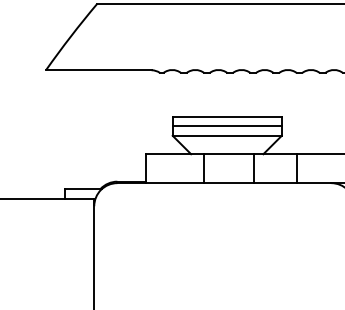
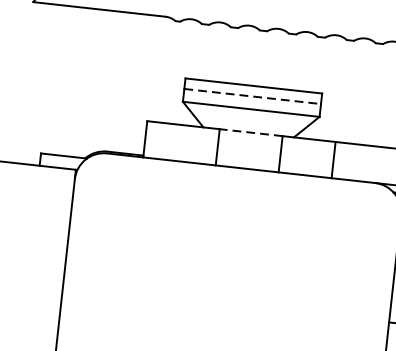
line: (227, 125) -> (252, 96), solid -> dashed
line: (228, 154) -> (250, 132), solid -> dashed

